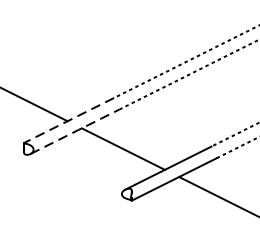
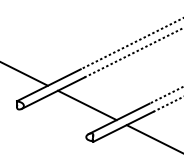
line: (68, 120) -> (48, 85), dashed -> solid
line: (75, 130) -> (53, 92), dashed -> solid

